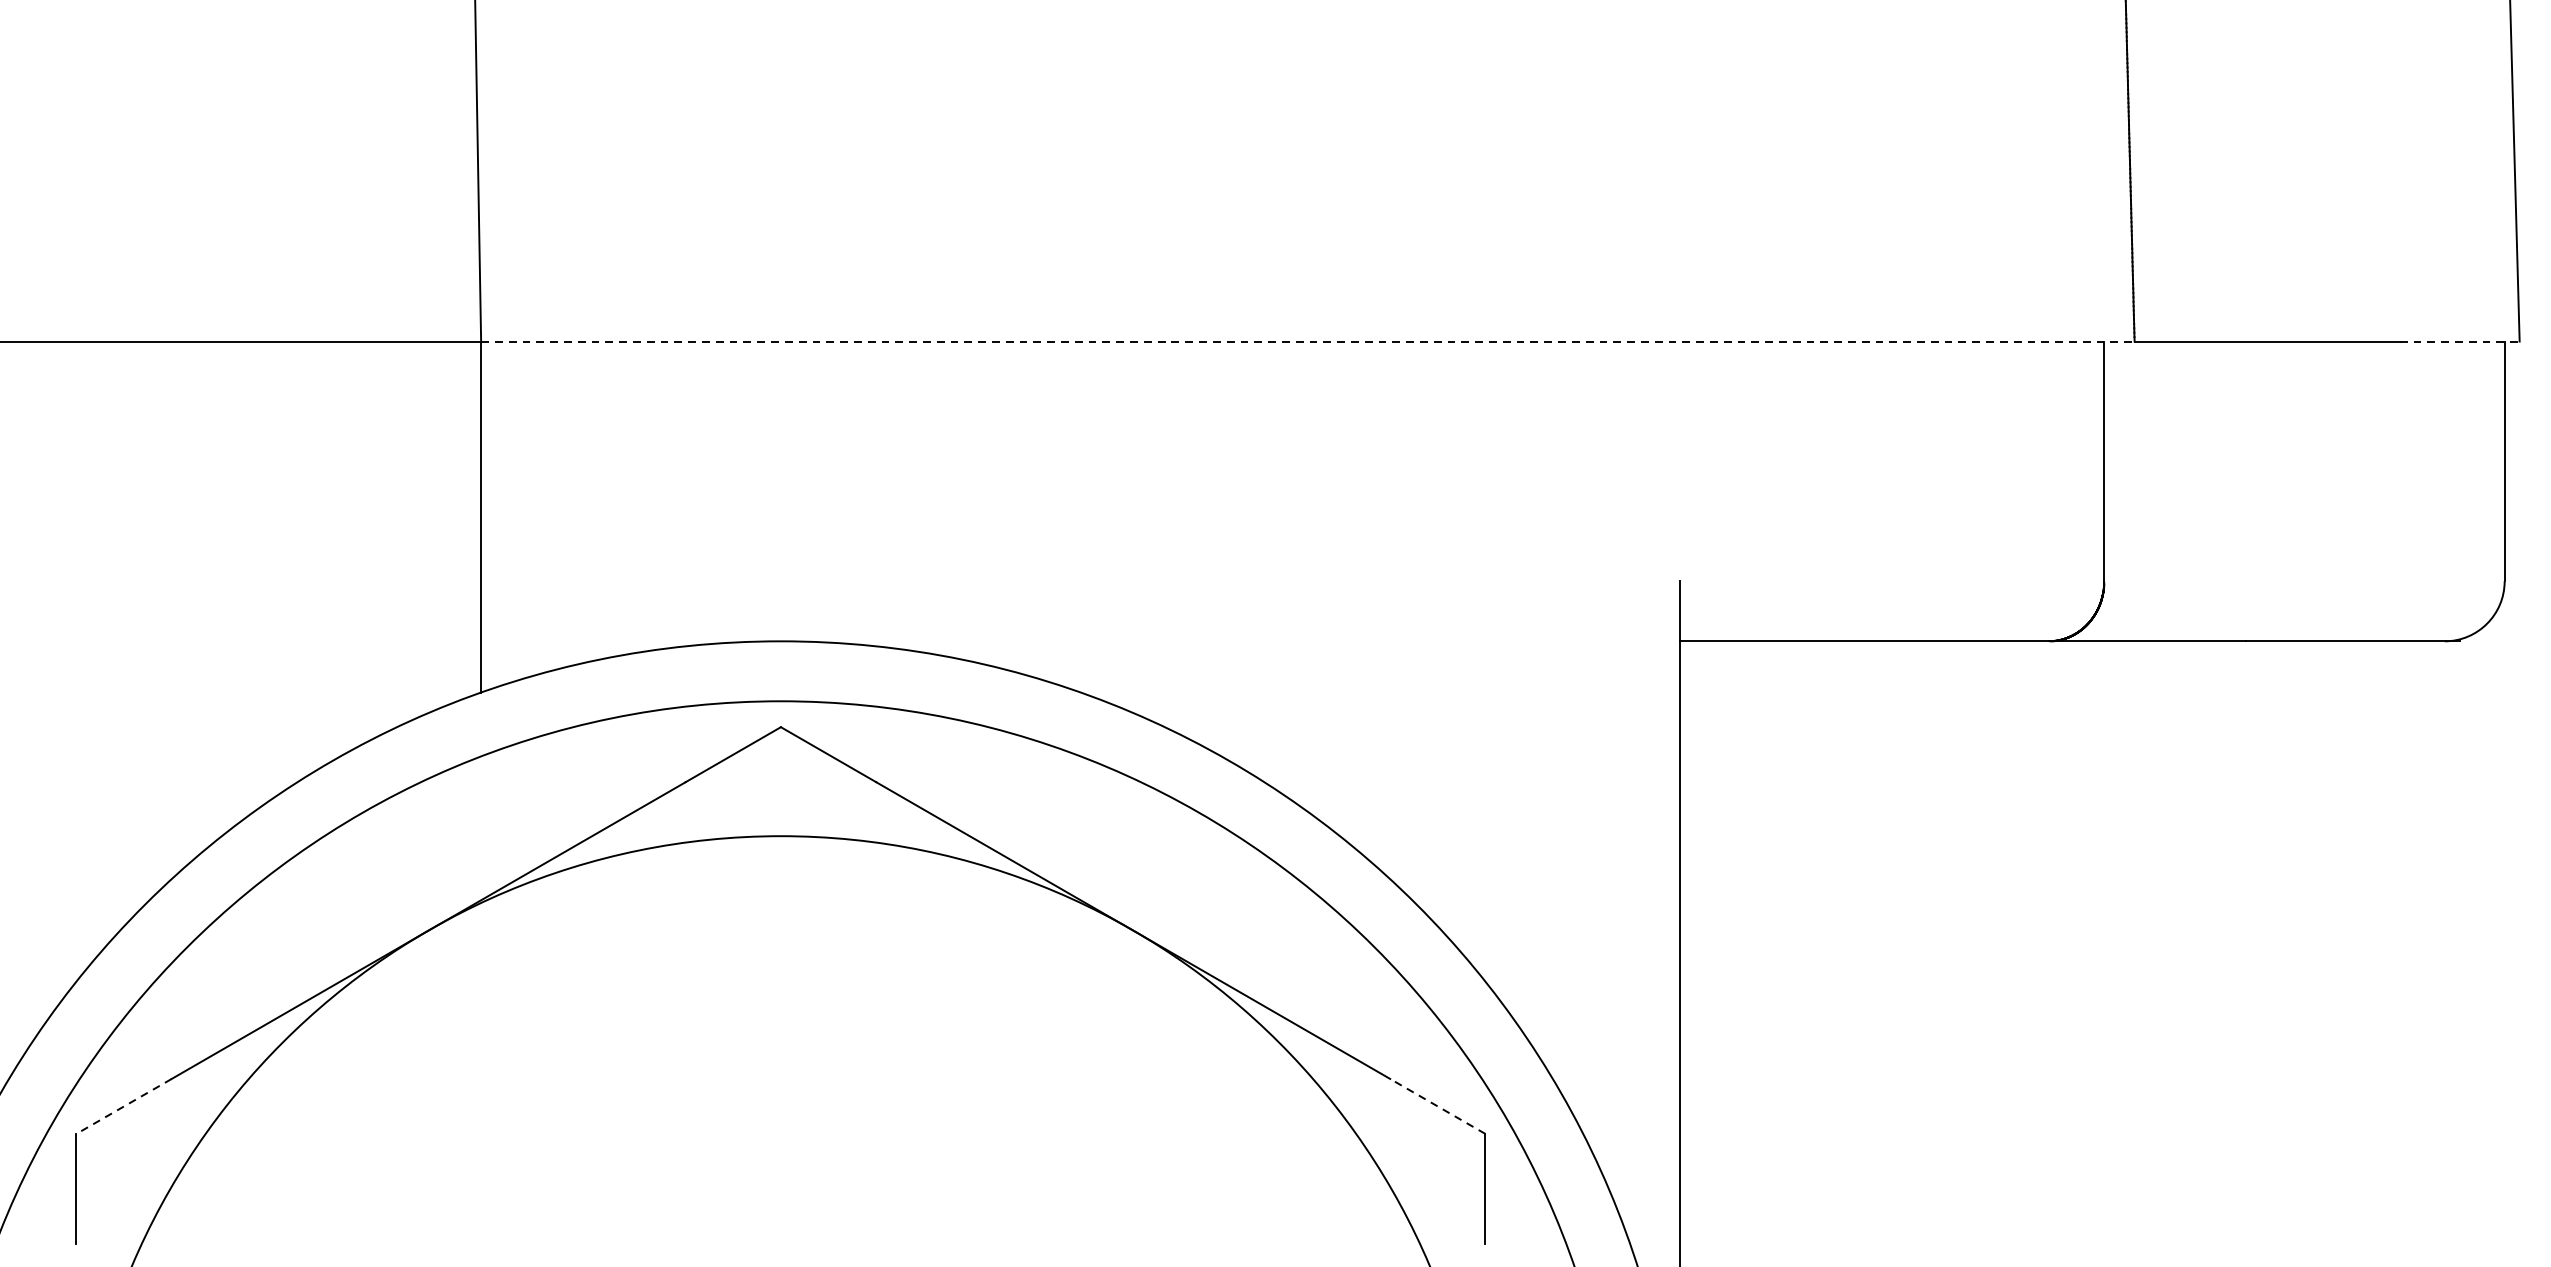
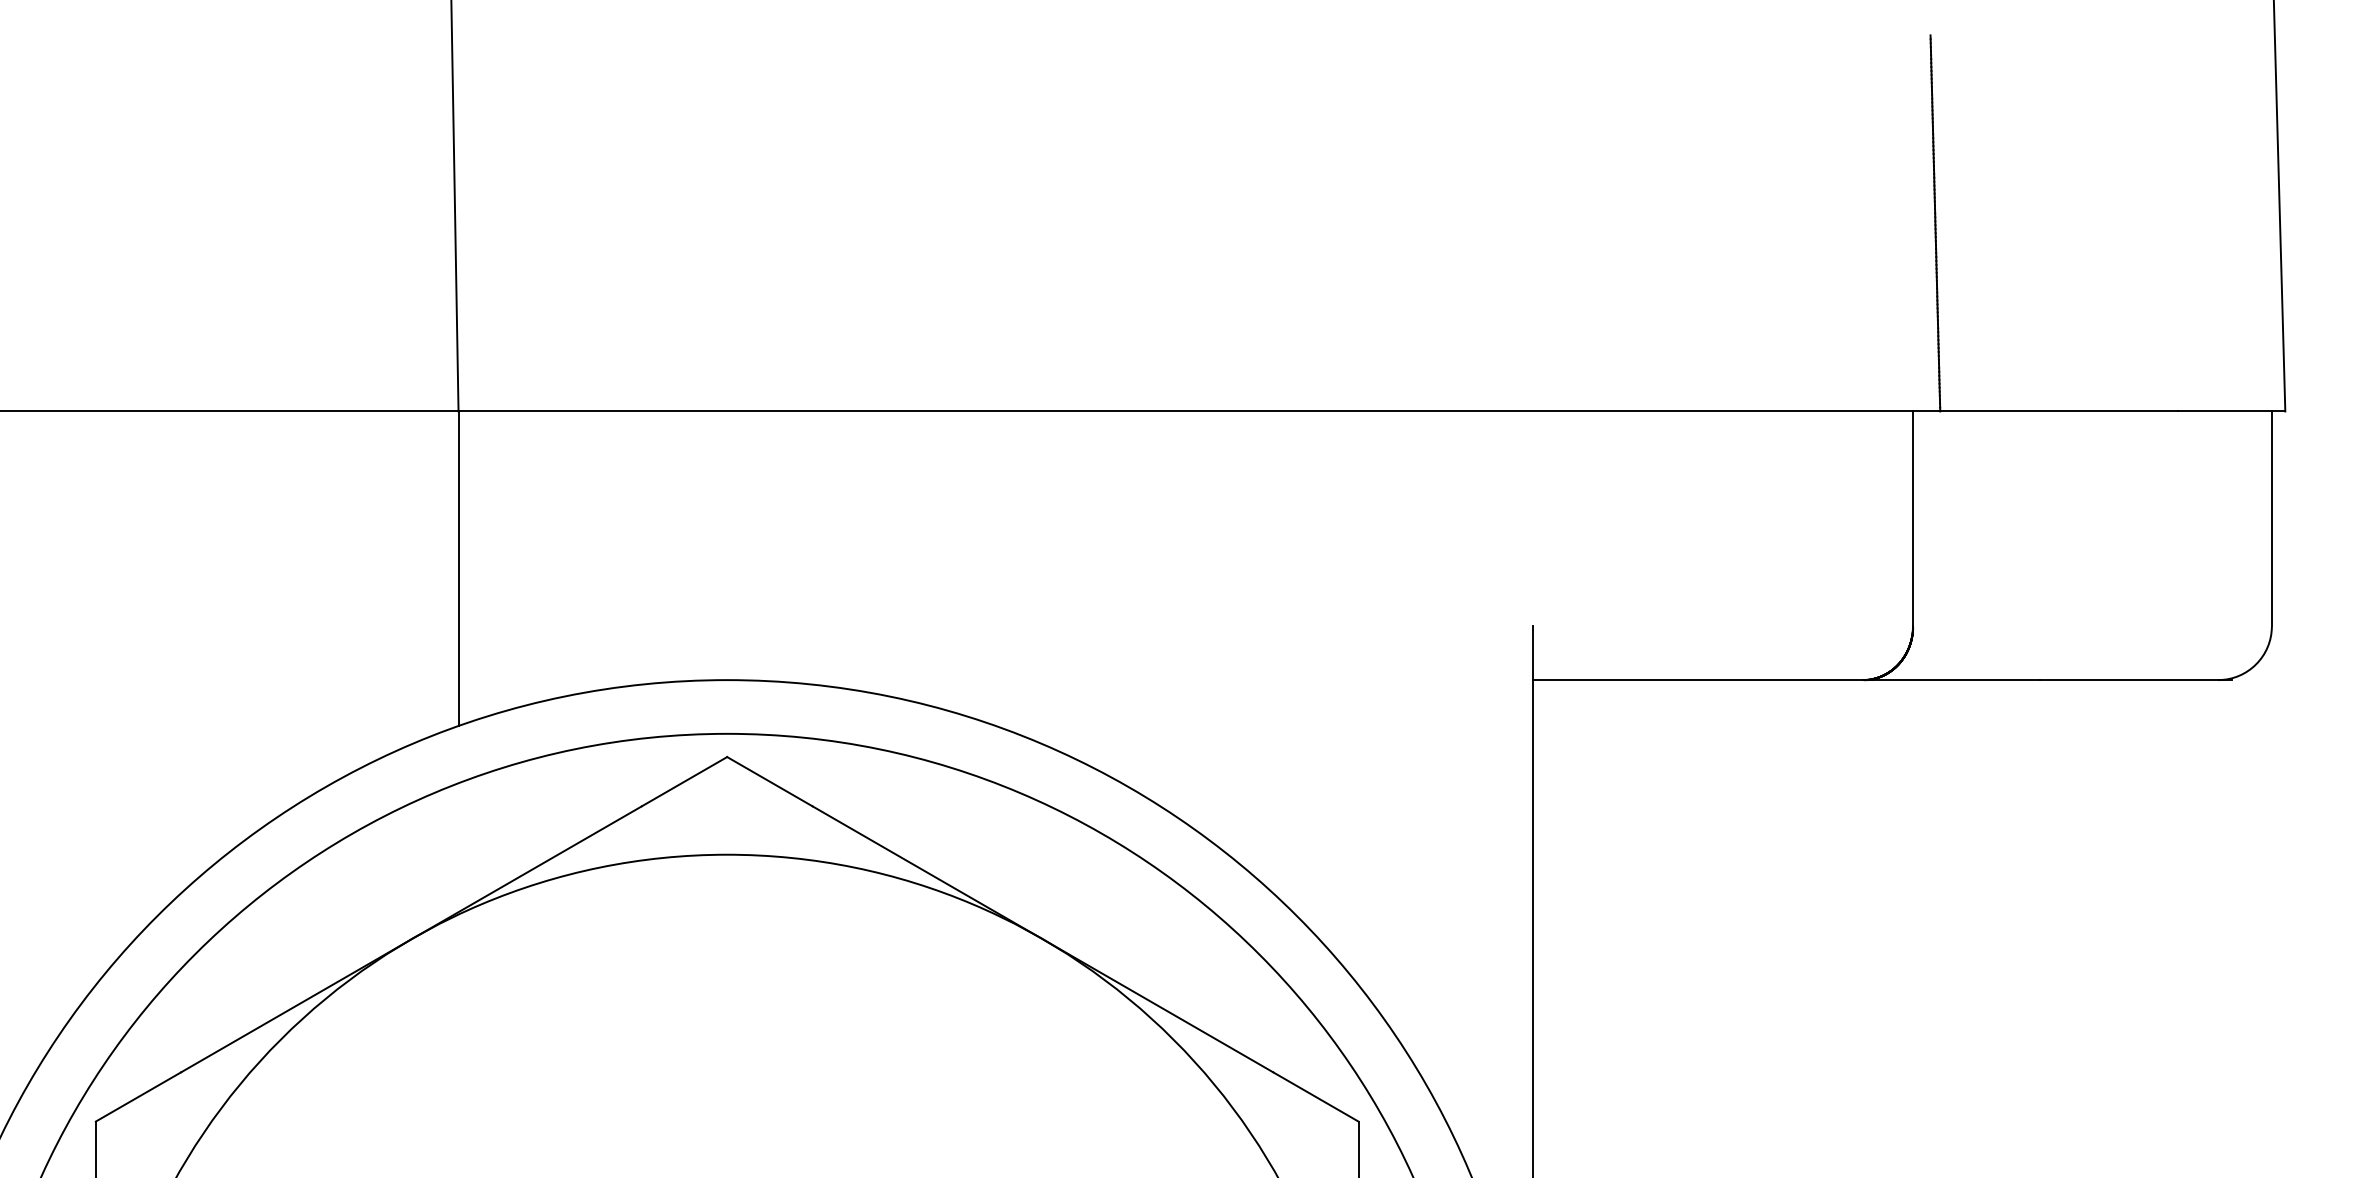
line: (1307, 341) -> (1199, 411), dashed -> solid
line: (2459, 341) -> (2231, 411), dashed -> solid
line: (1437, 1105) -> (1315, 1096), dashed -> solid
line: (124, 1107) -> (138, 1097), dashed -> solid

